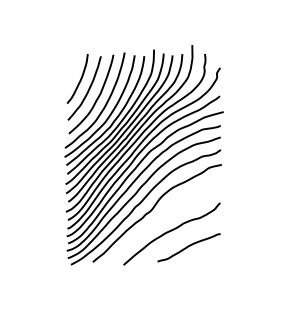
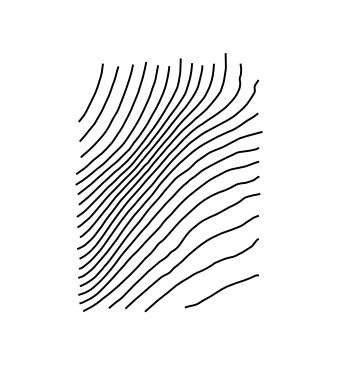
curve: (159, 219) -> (187, 257), added

